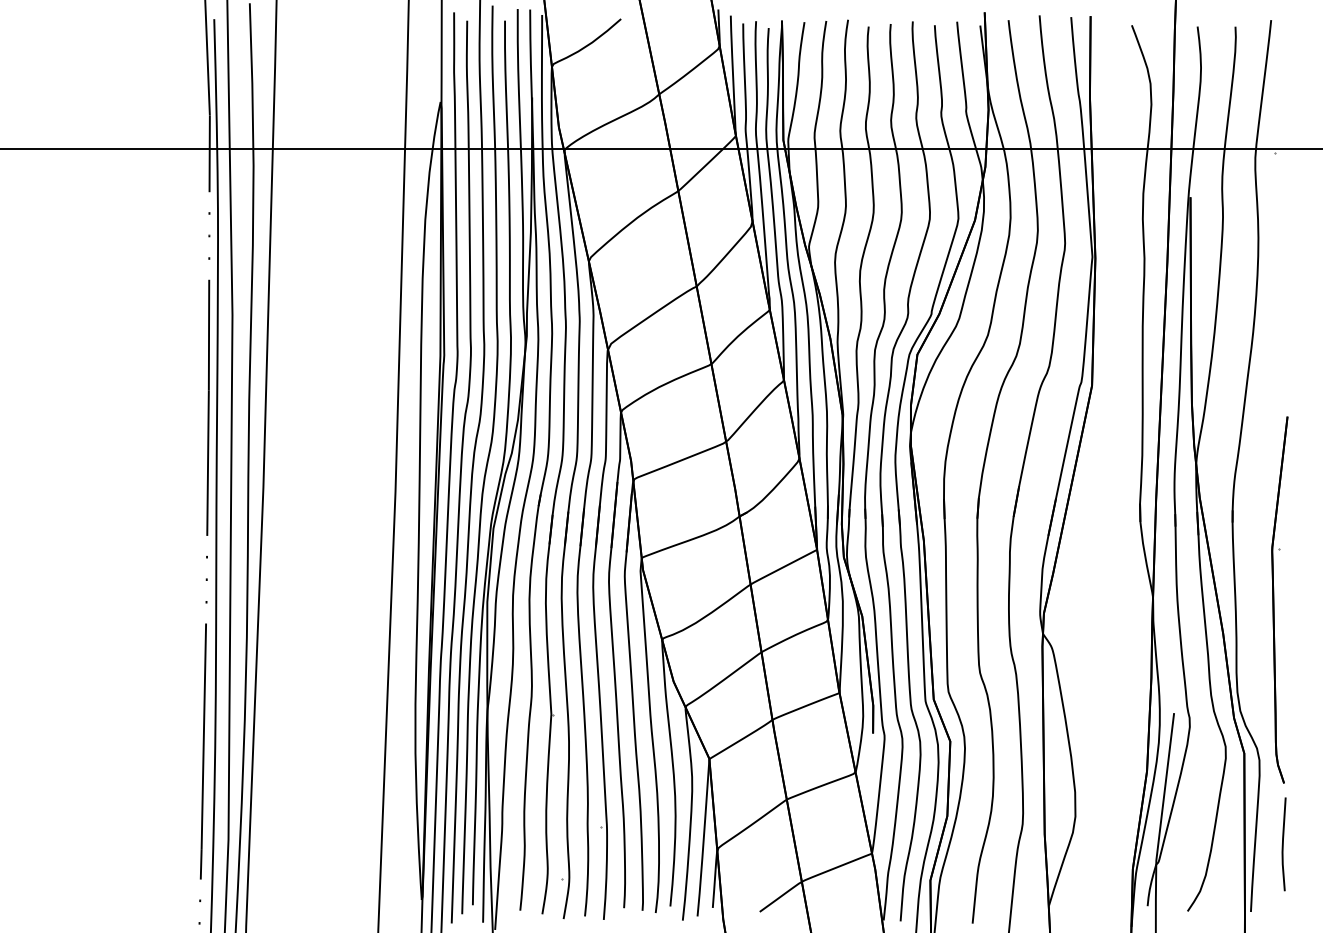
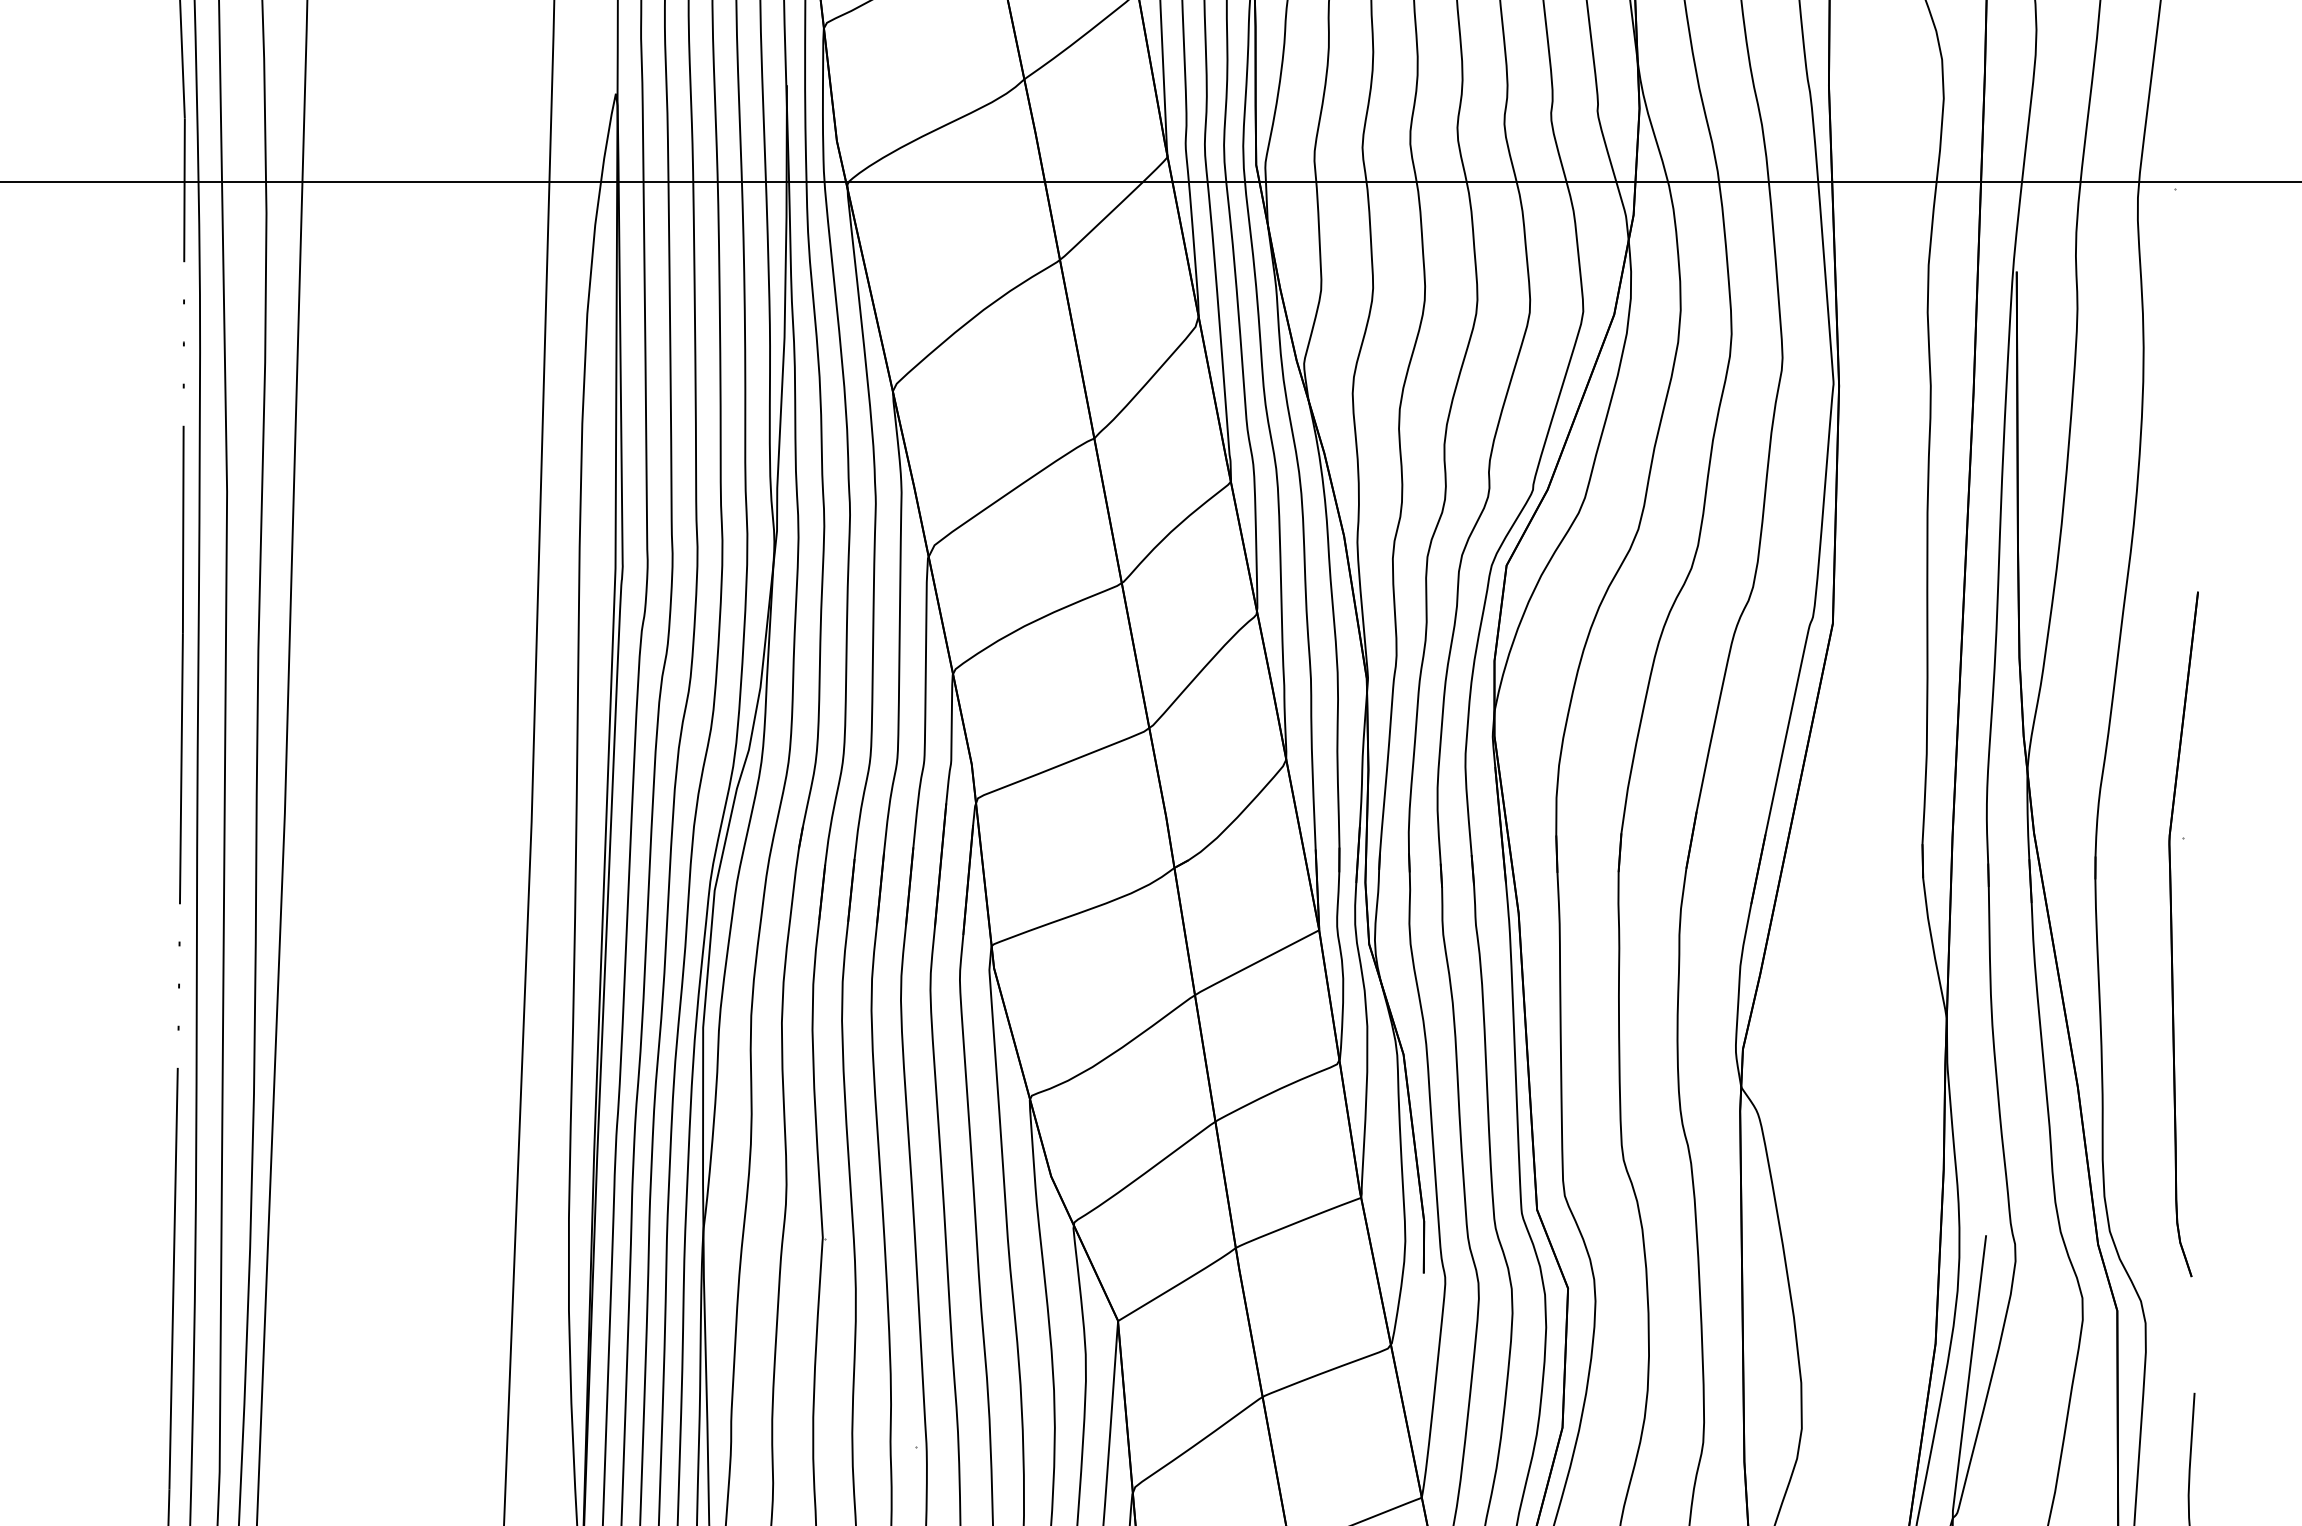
part: (1279, 599) -> (2183, 933), moved

